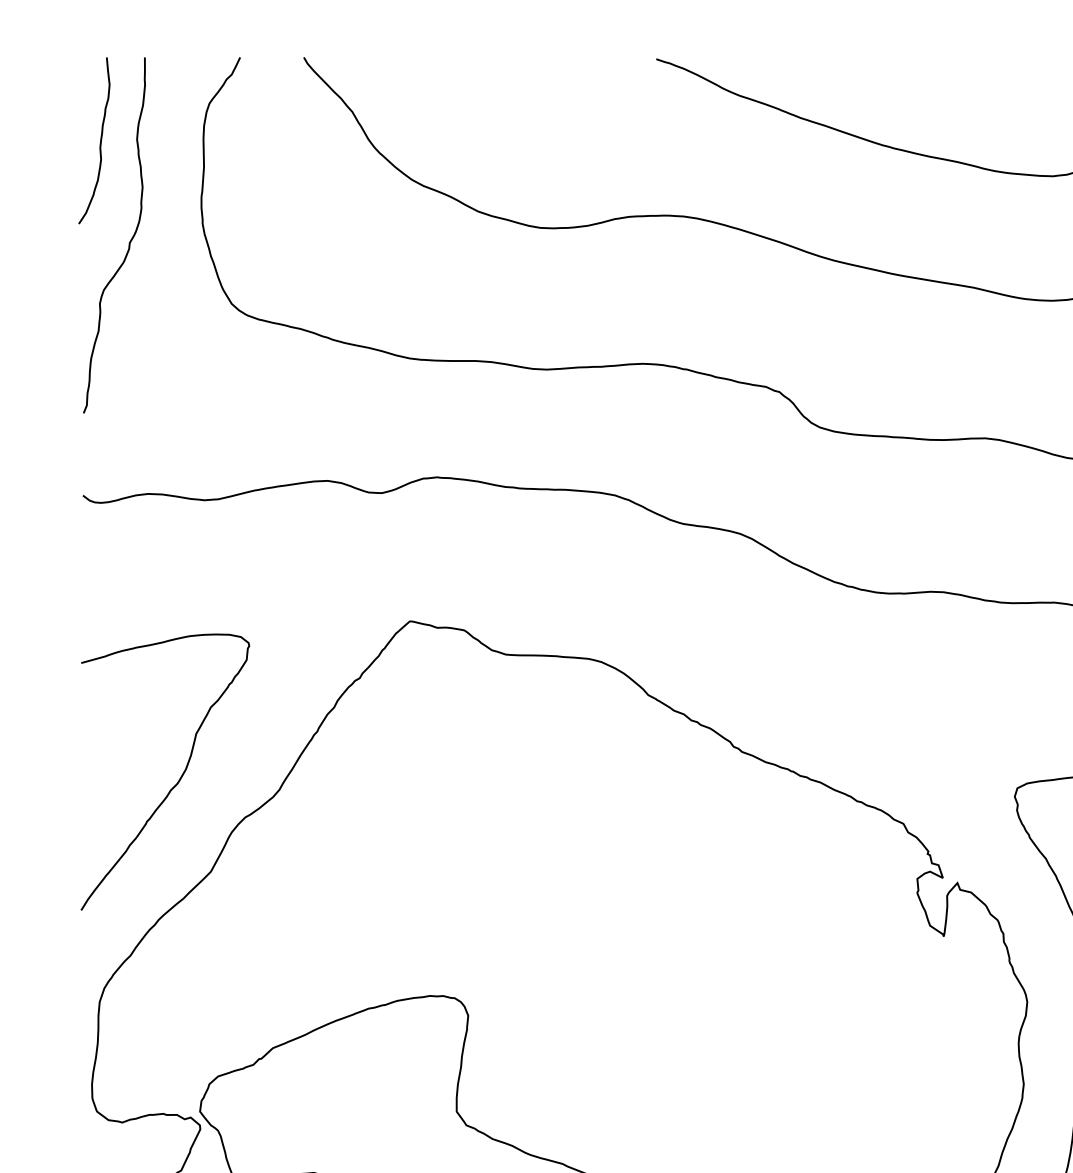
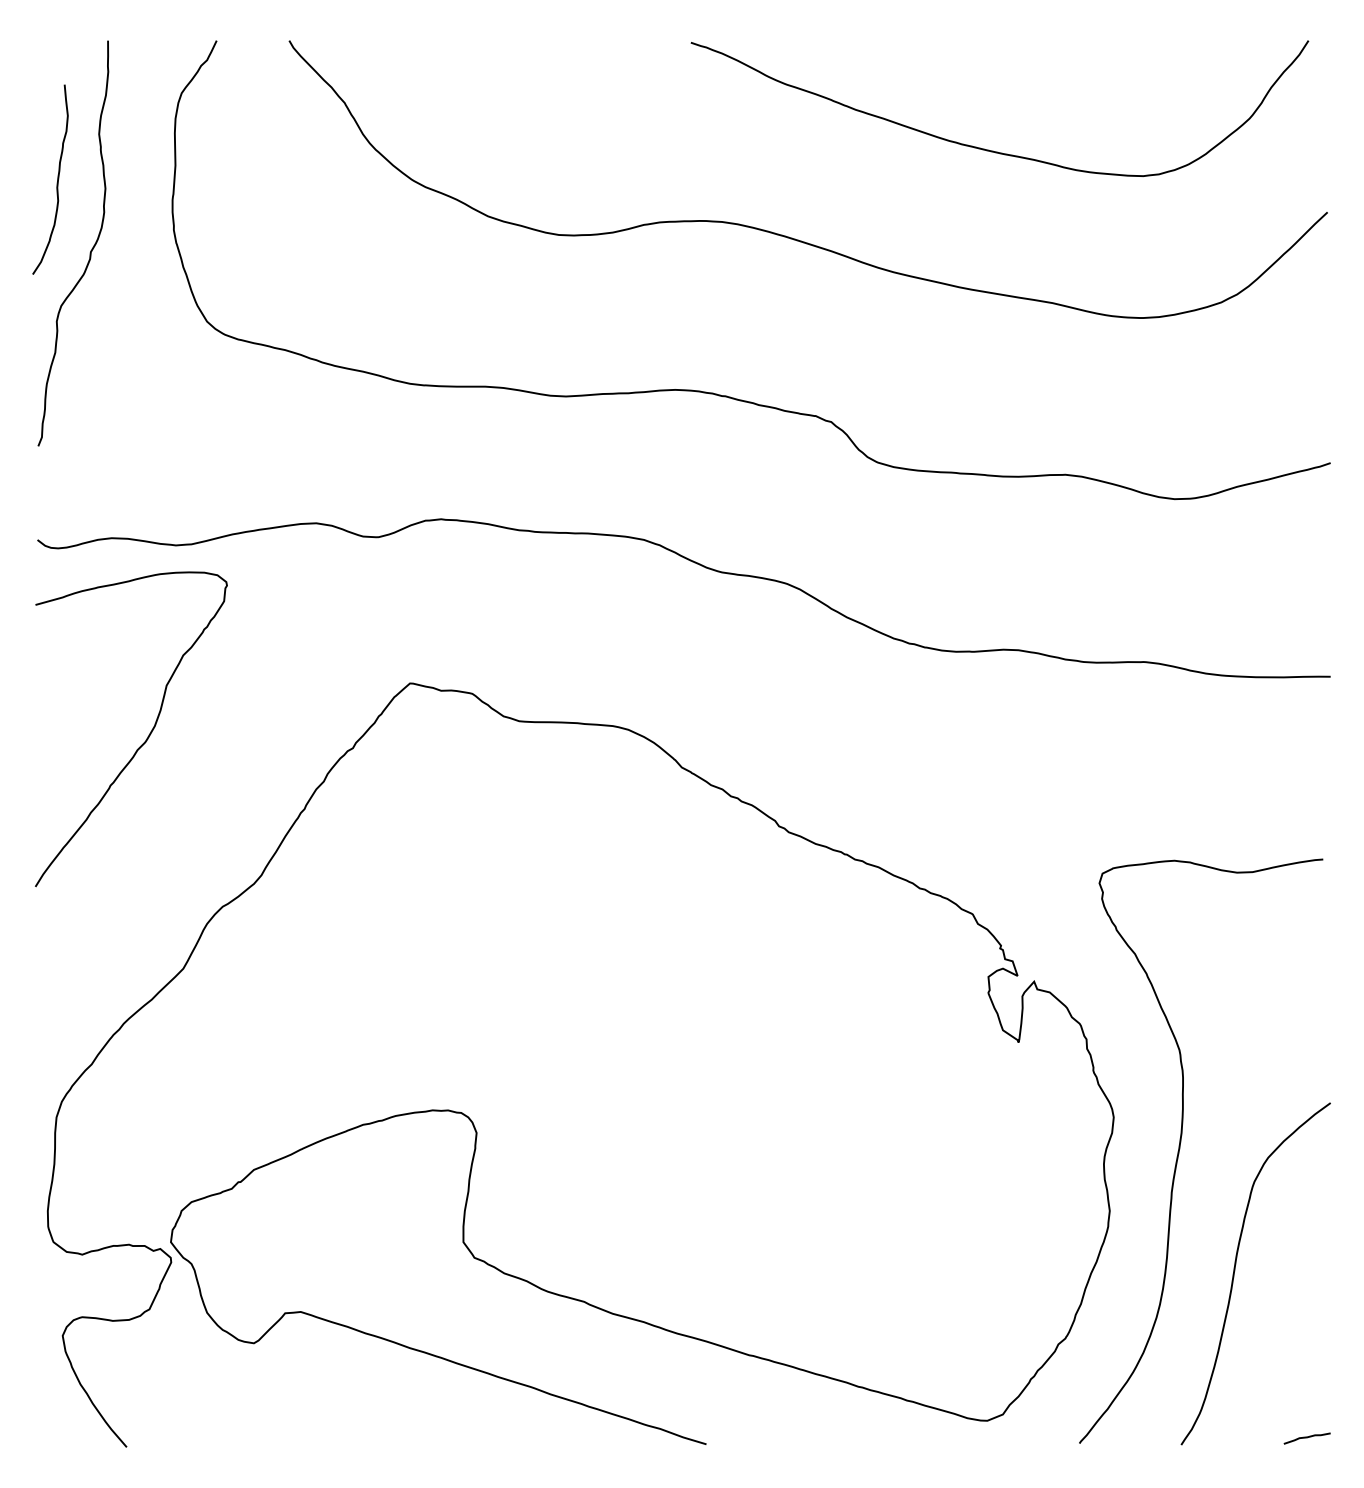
curve: (99, 143) -> (56, 182), moved
curve: (179, 778) -> (147, 736), moved

